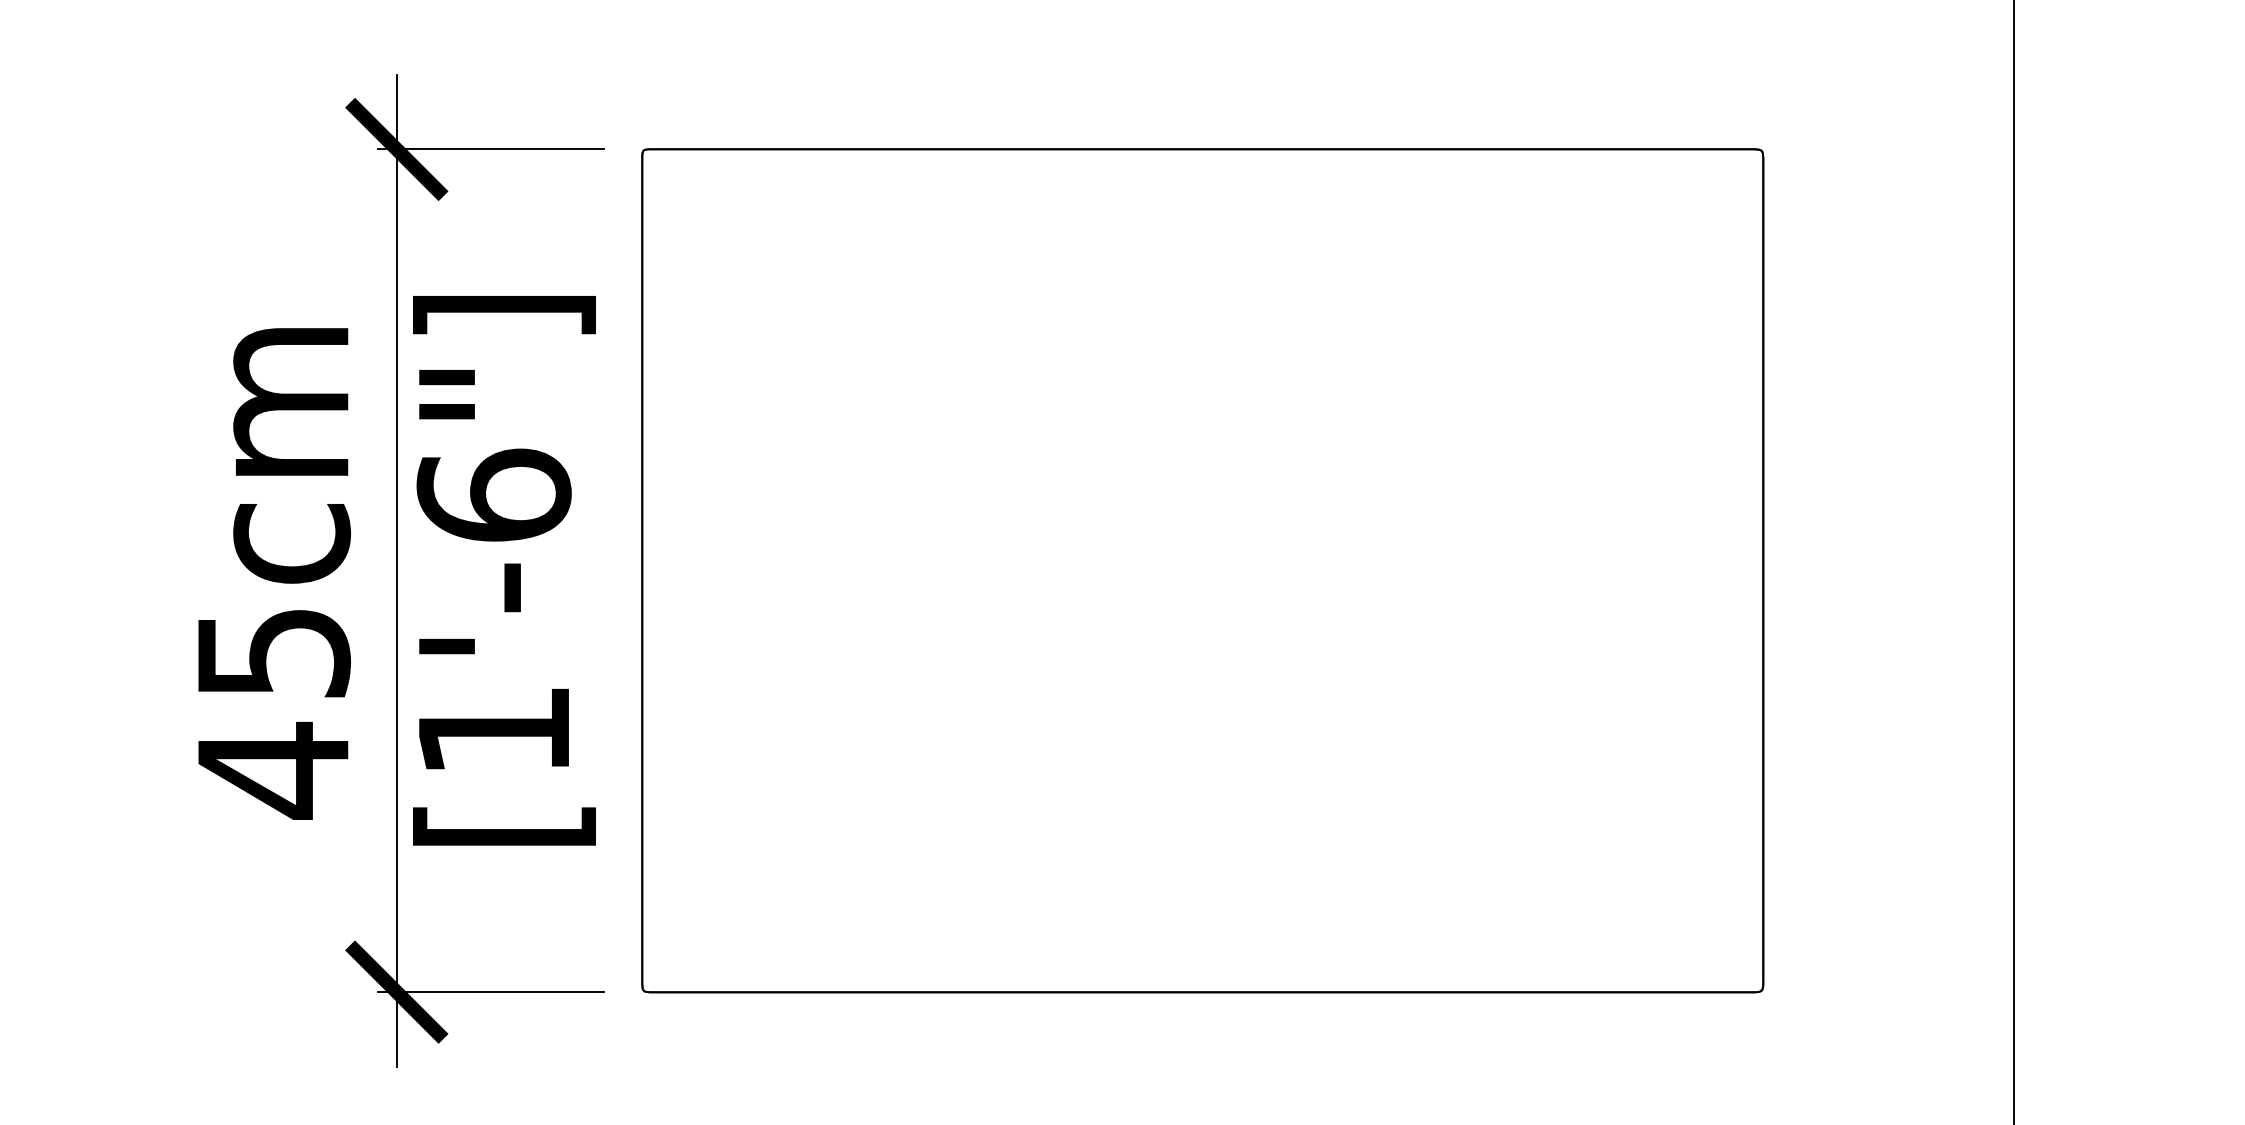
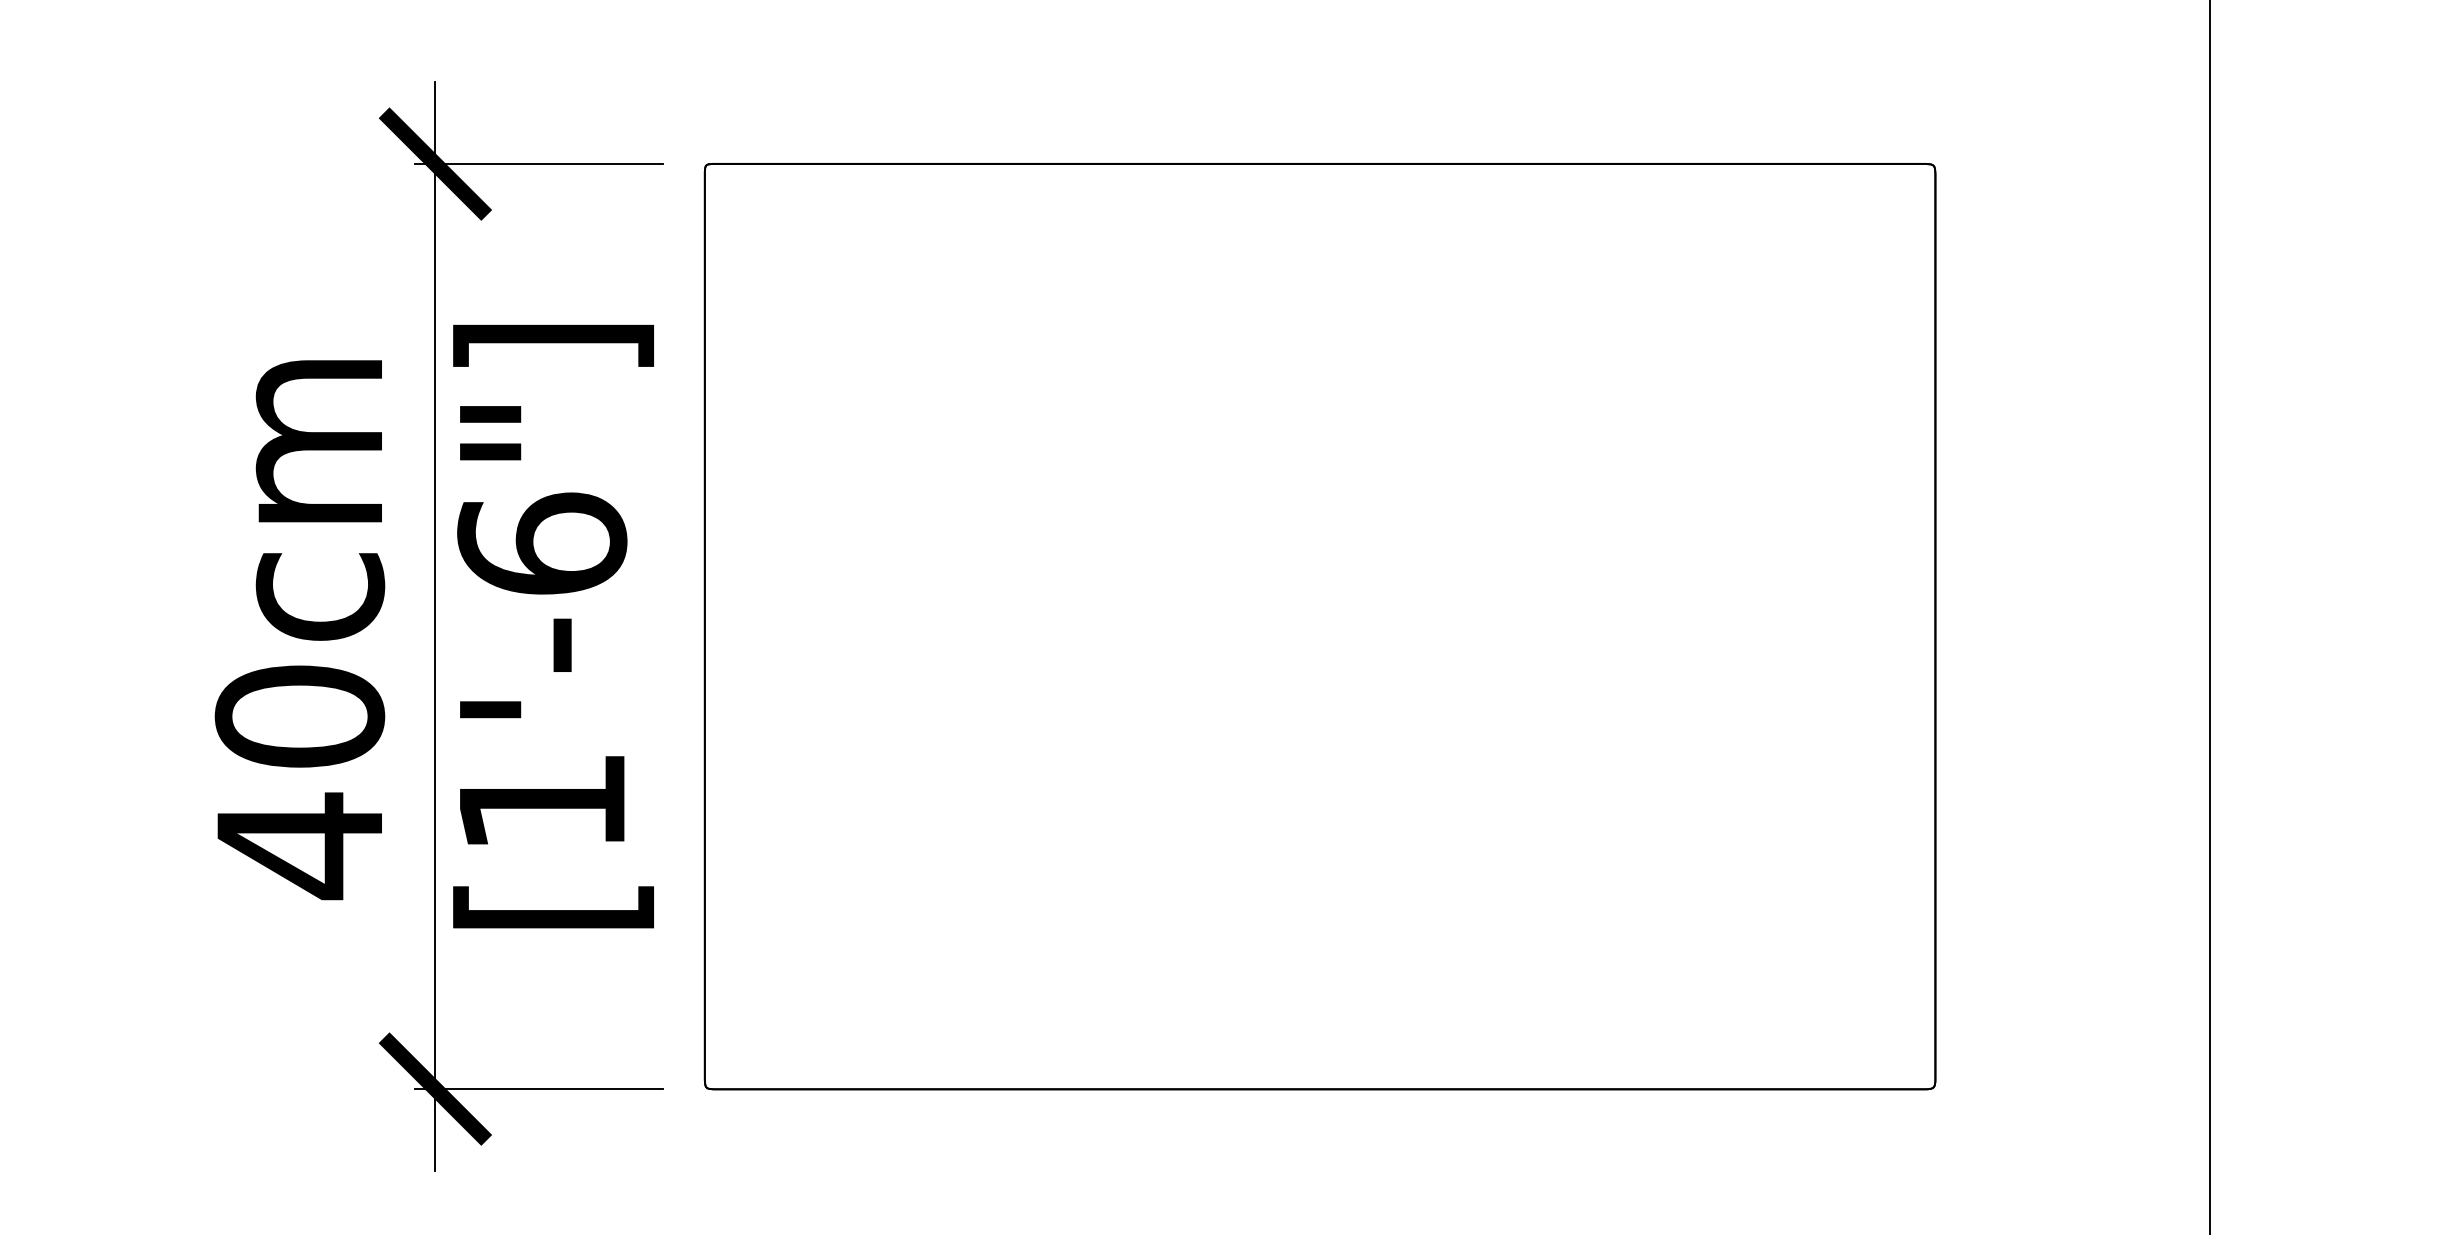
text: (272, 652) -> (298, 716), 45cm -> 40cm

